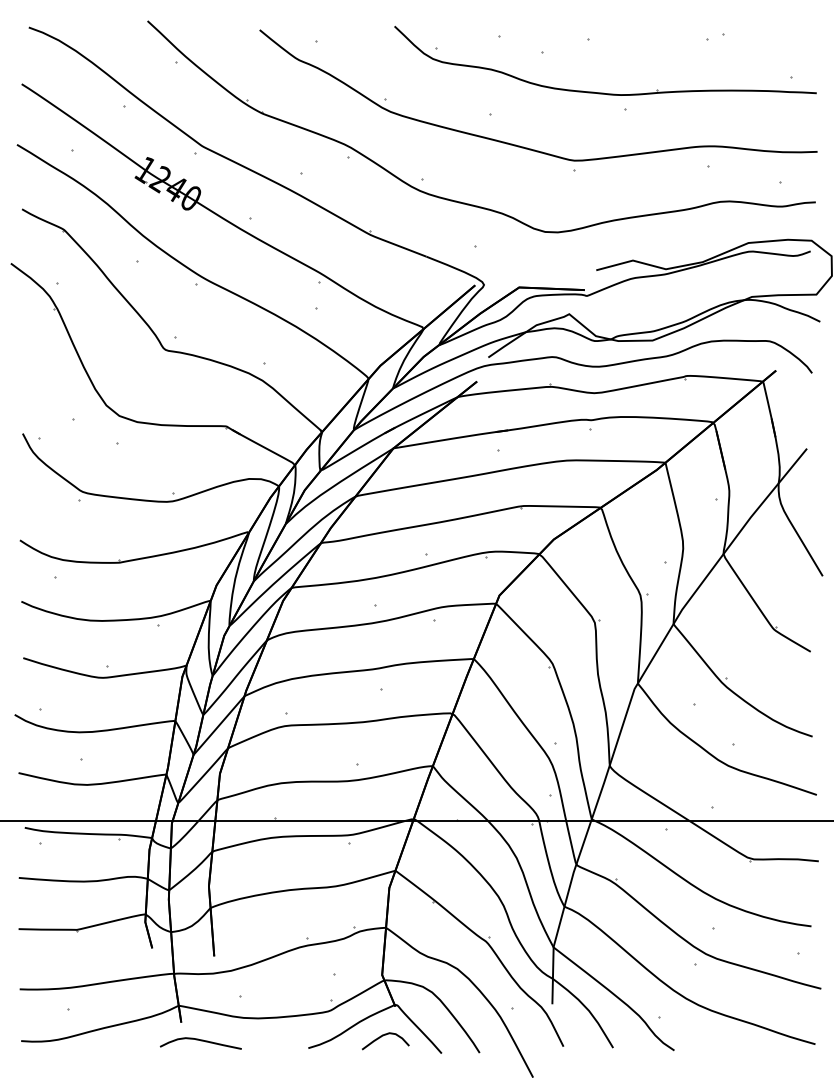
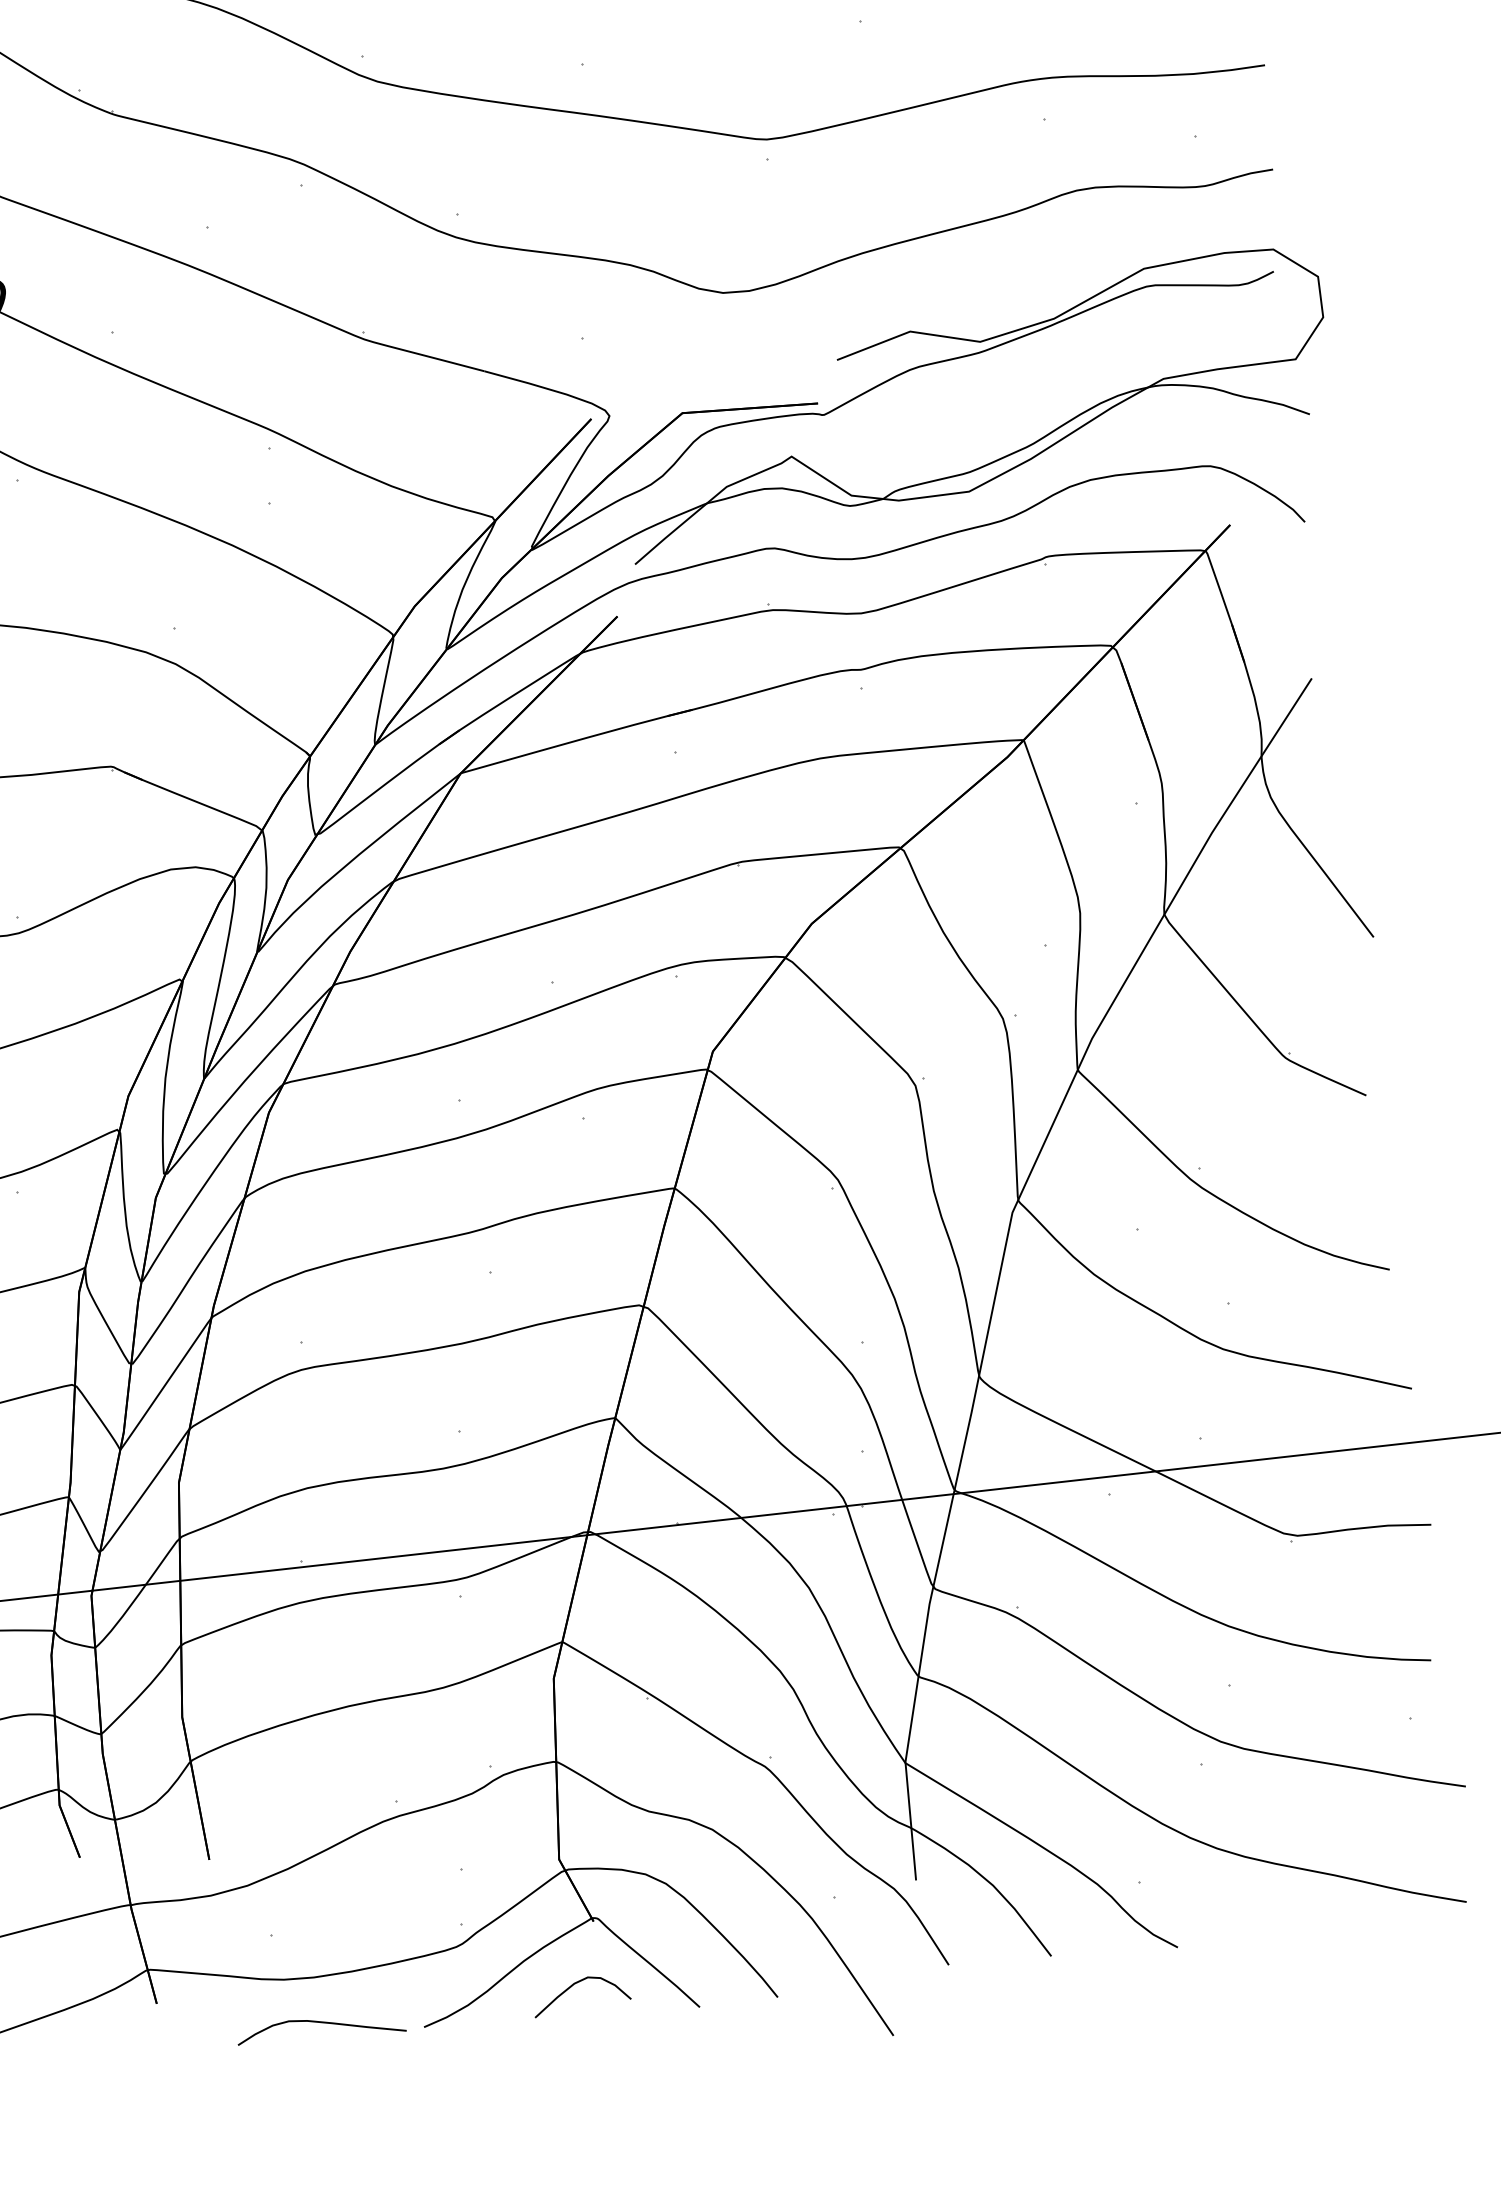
curve: (200, 1041) -> (319, 2024), moved

